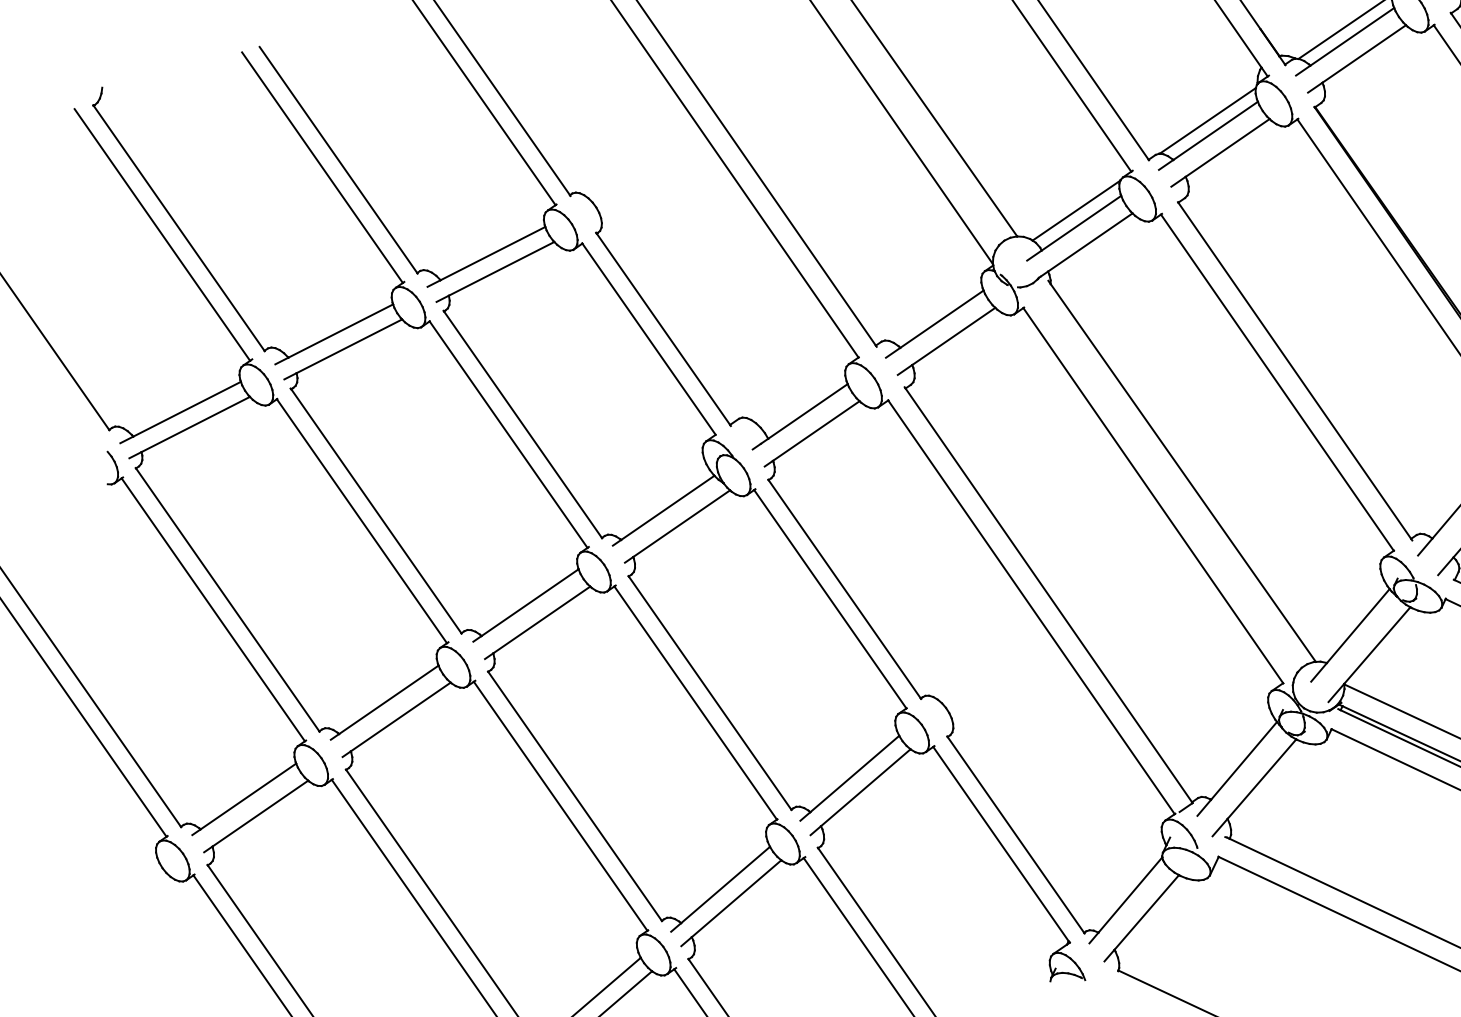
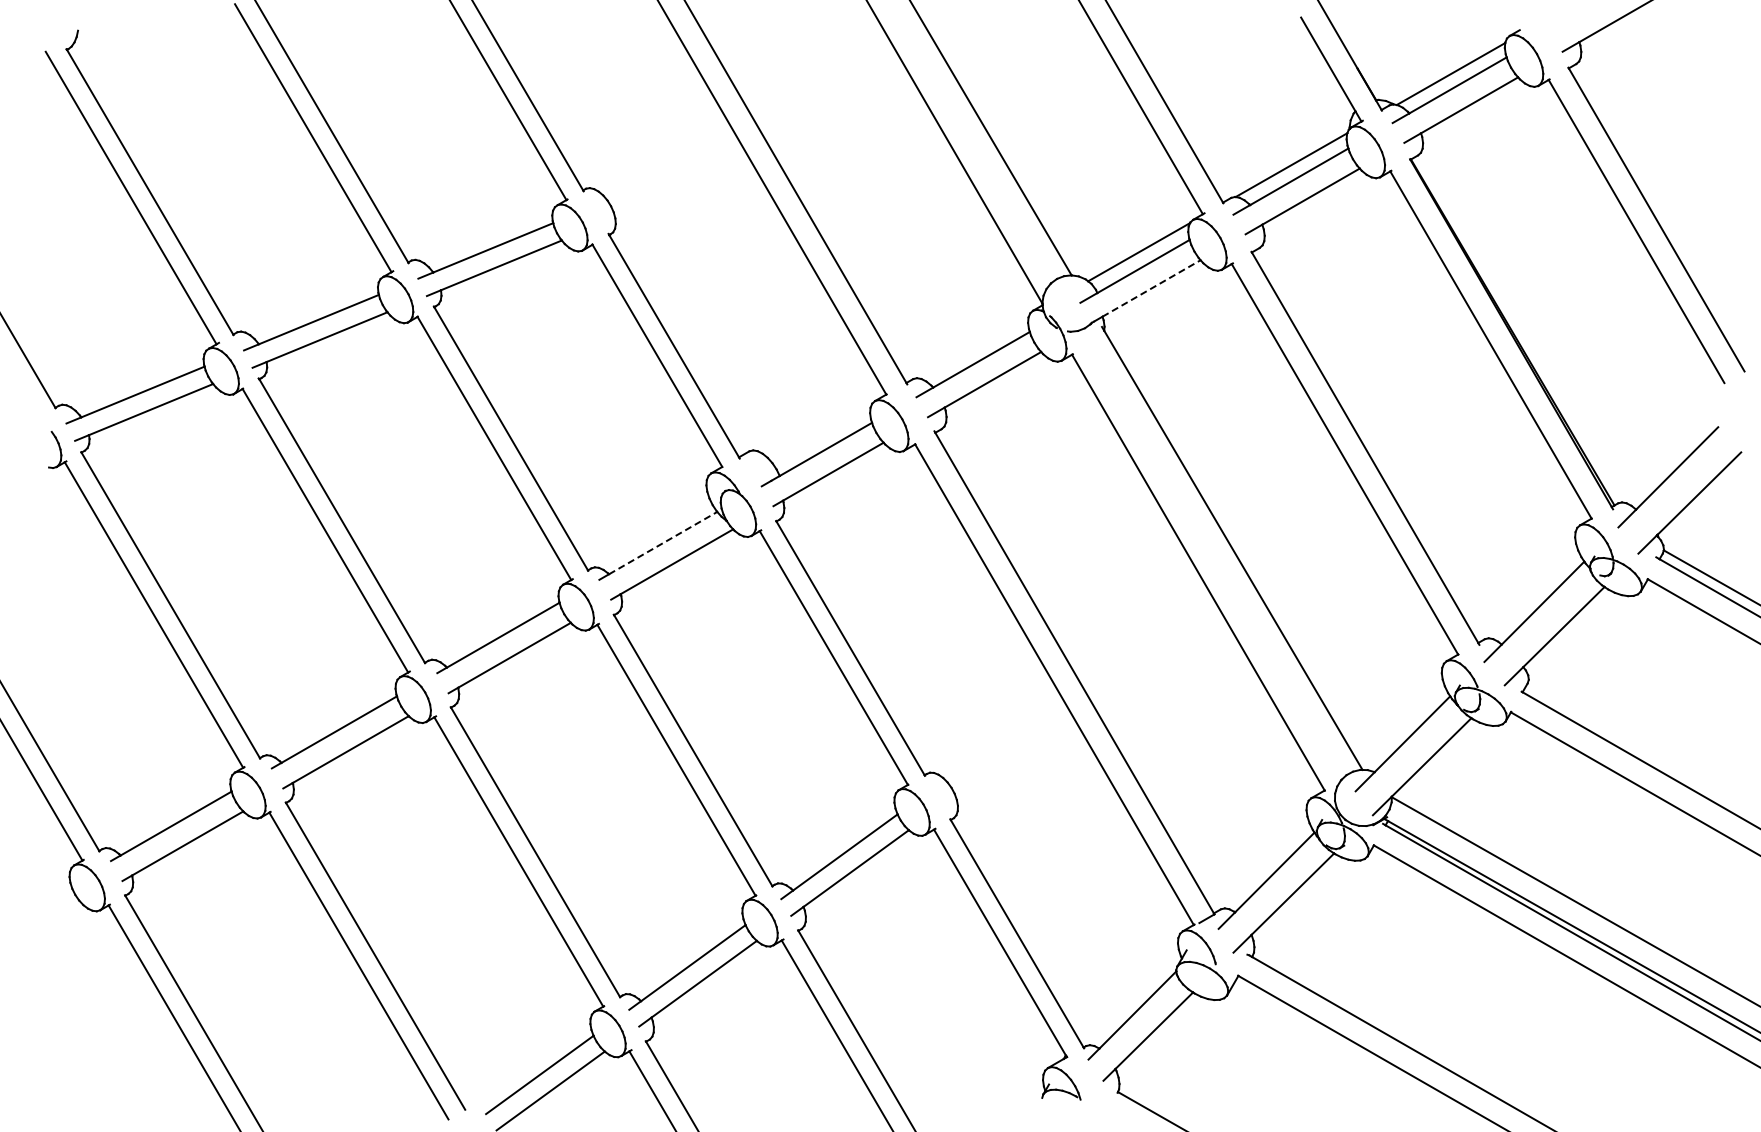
line: (1090, 242) -> (1151, 288), solid -> dashed
line: (668, 507) -> (663, 542), solid -> dashed

